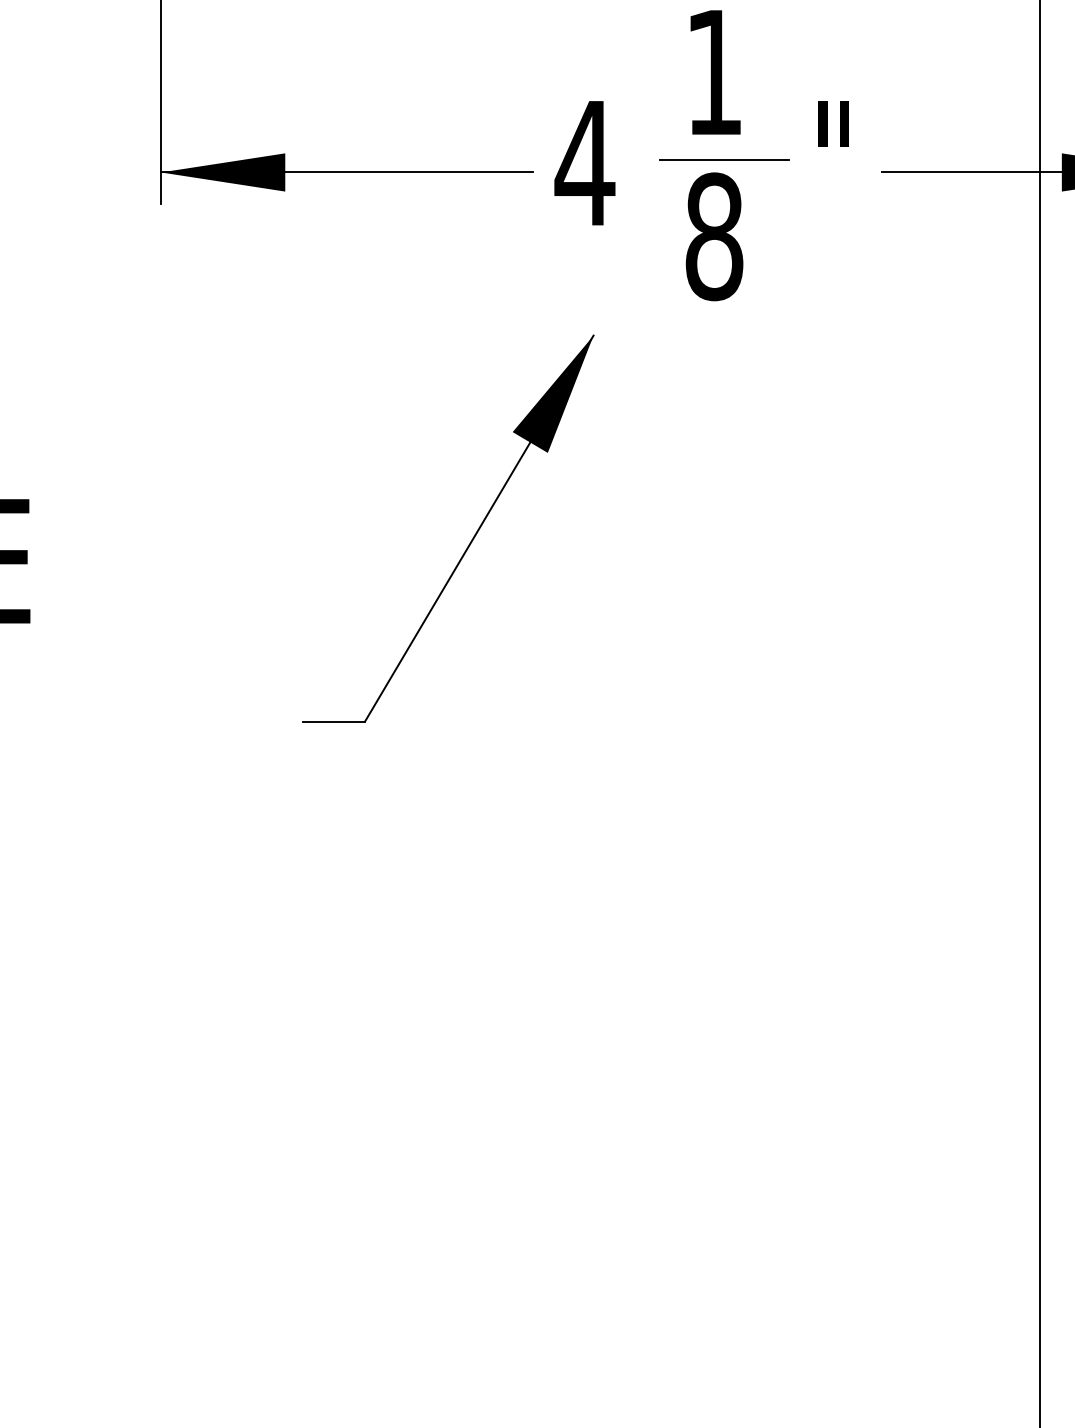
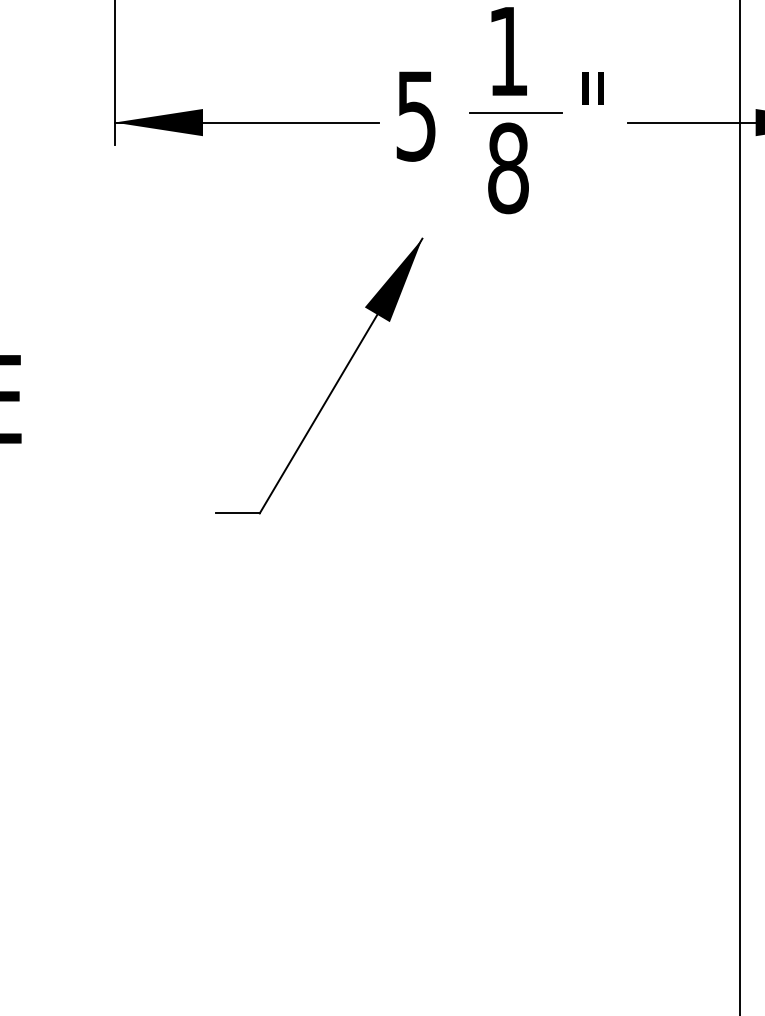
text: (583, 163) -> (415, 116), 4 -> 5

